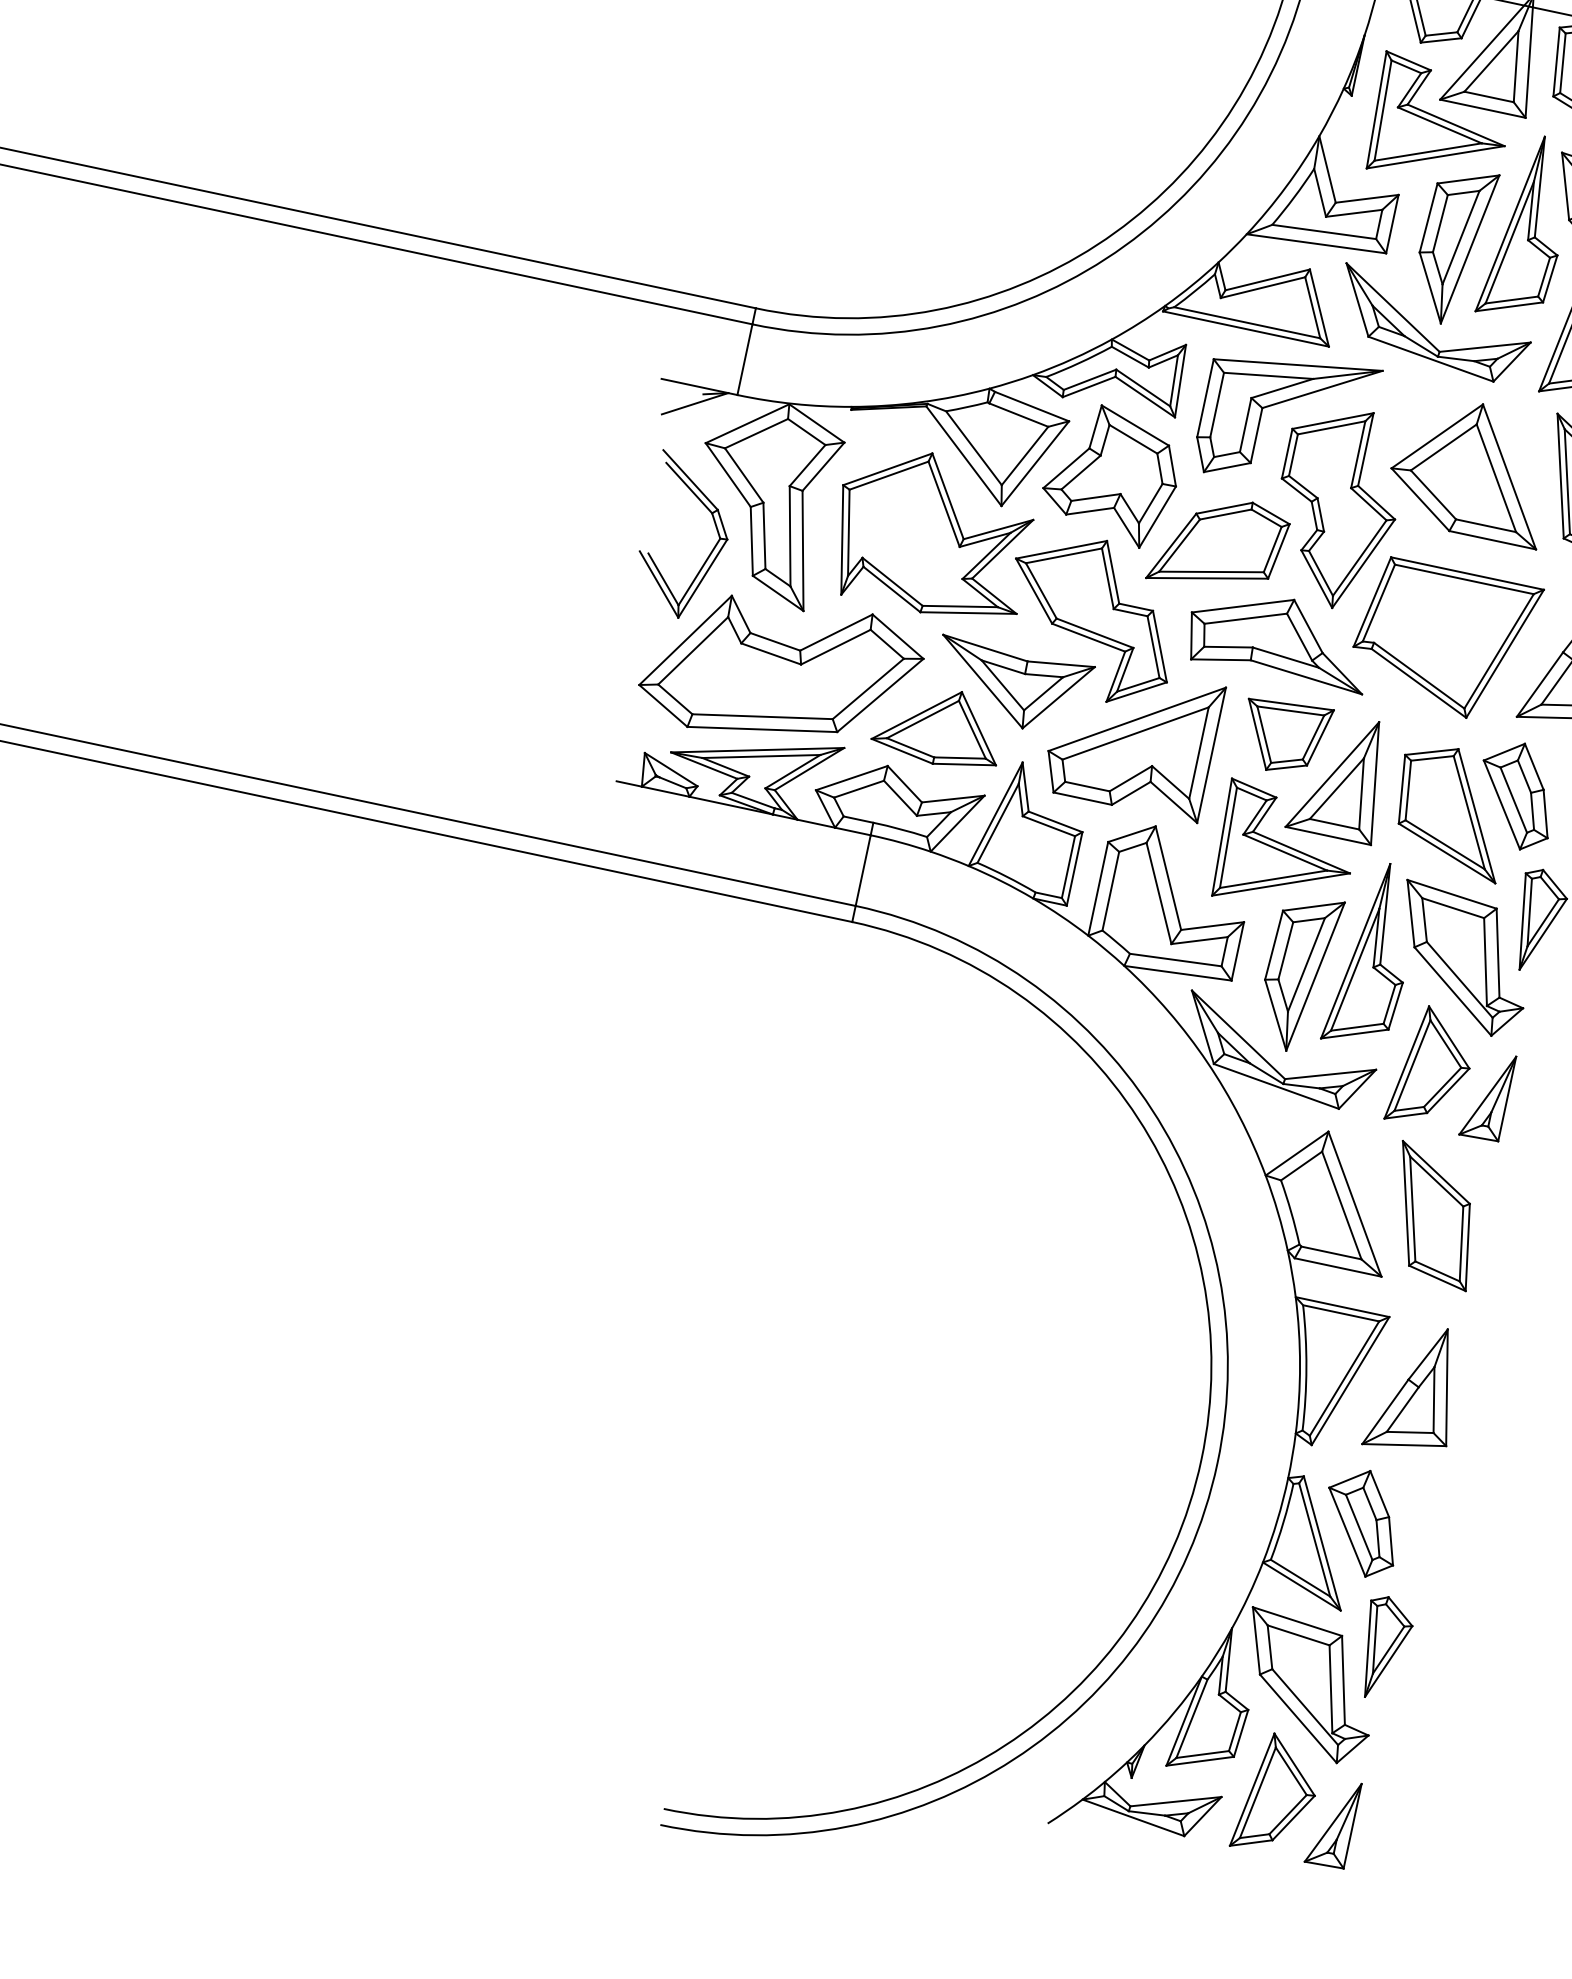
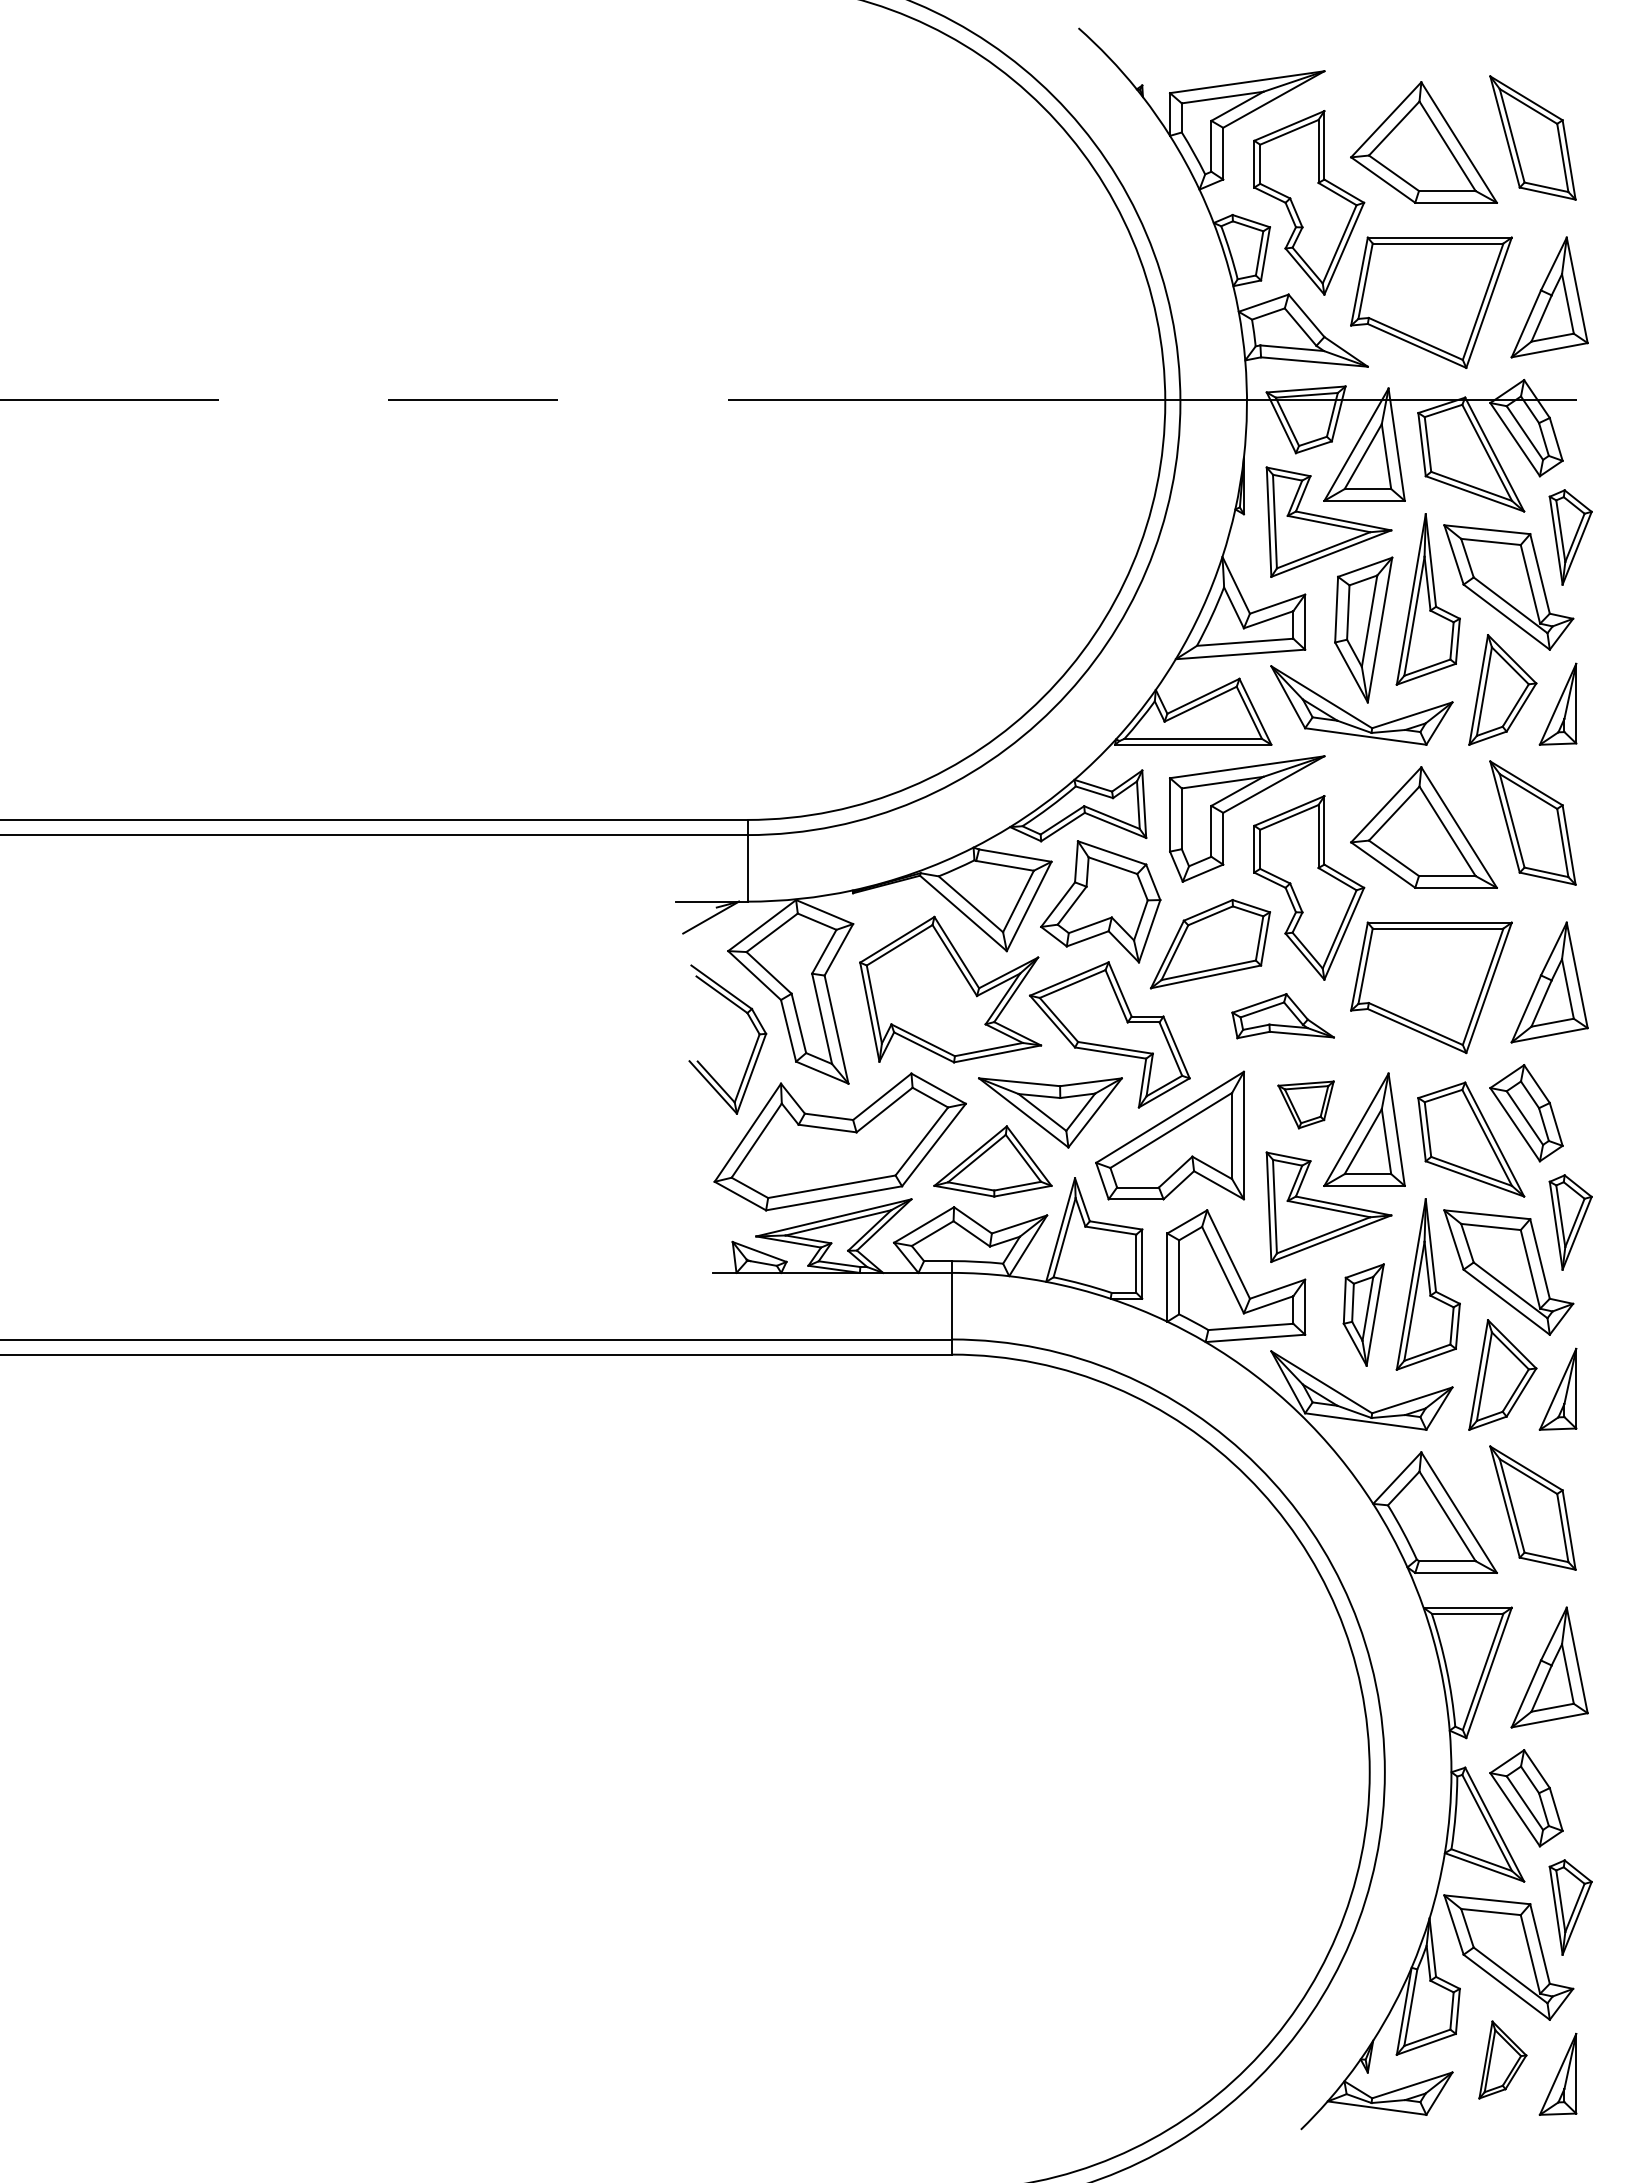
part: (1279, 636) -> (1282, 1015), size x0.6
part: (1283, 736) -> (1305, 1104), size x0.7
part: (1298, 972) -> (1363, 1314), size x0.7
part: (1277, 1794) -> (1502, 2059), size x0.7

